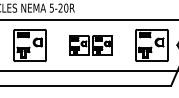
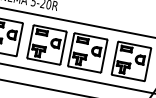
part: (90, 45) -> (66, 48), size x1.67

